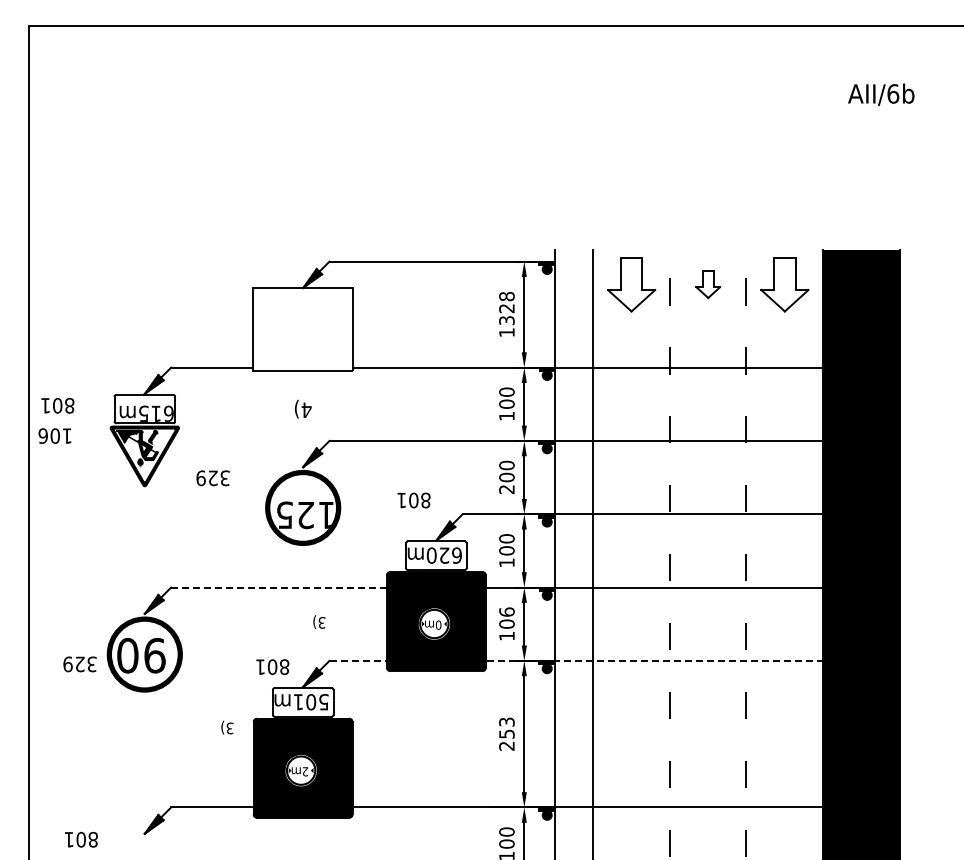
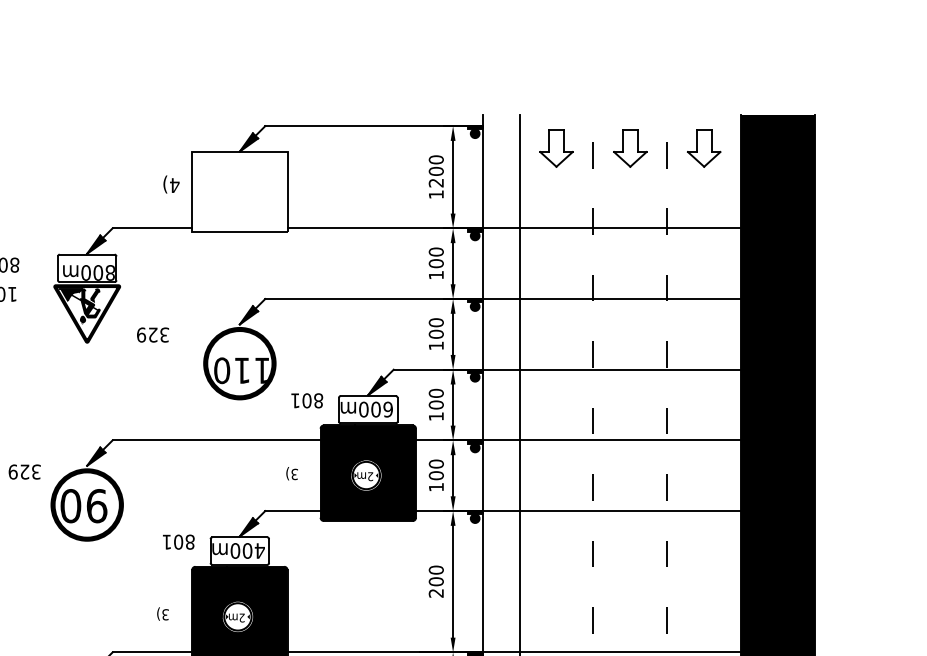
part: (631, 284) -> (556, 148), size x0.71
part: (708, 284) -> (630, 148), size x1.43
part: (784, 284) -> (703, 148), size x0.71
text: (506, 308) -> (435, 171), 1328 -> 1200
text: (302, 408) -> (170, 183), moved
text: (155, 413) -> (97, 272), 615m -> 800m
text: (506, 489) -> (435, 345), 200 -> 100
text: (413, 500) -> (306, 400), moved
text: (294, 515) -> (231, 370), 125 -> 110
text: (444, 555) -> (376, 409), 620m -> 600m
line: (278, 587) -> (216, 440), dashed -> solid
text: (506, 611) -> (435, 463), 106 -> 100
text: (319, 621) -> (292, 473), moved
text: (438, 624) -> (370, 476), 0m -> 2m
line: (358, 660) -> (293, 510), dashed -> solid
line: (661, 660) -> (585, 510), dashed -> solid
text: (79, 664) -> (24, 472), moved
text: (272, 666) -> (178, 541), moved
text: (311, 702) -> (247, 551), 501m -> 400m
text: (227, 727) -> (163, 613), moved
text: (506, 727) -> (435, 575), 253 -> 200

